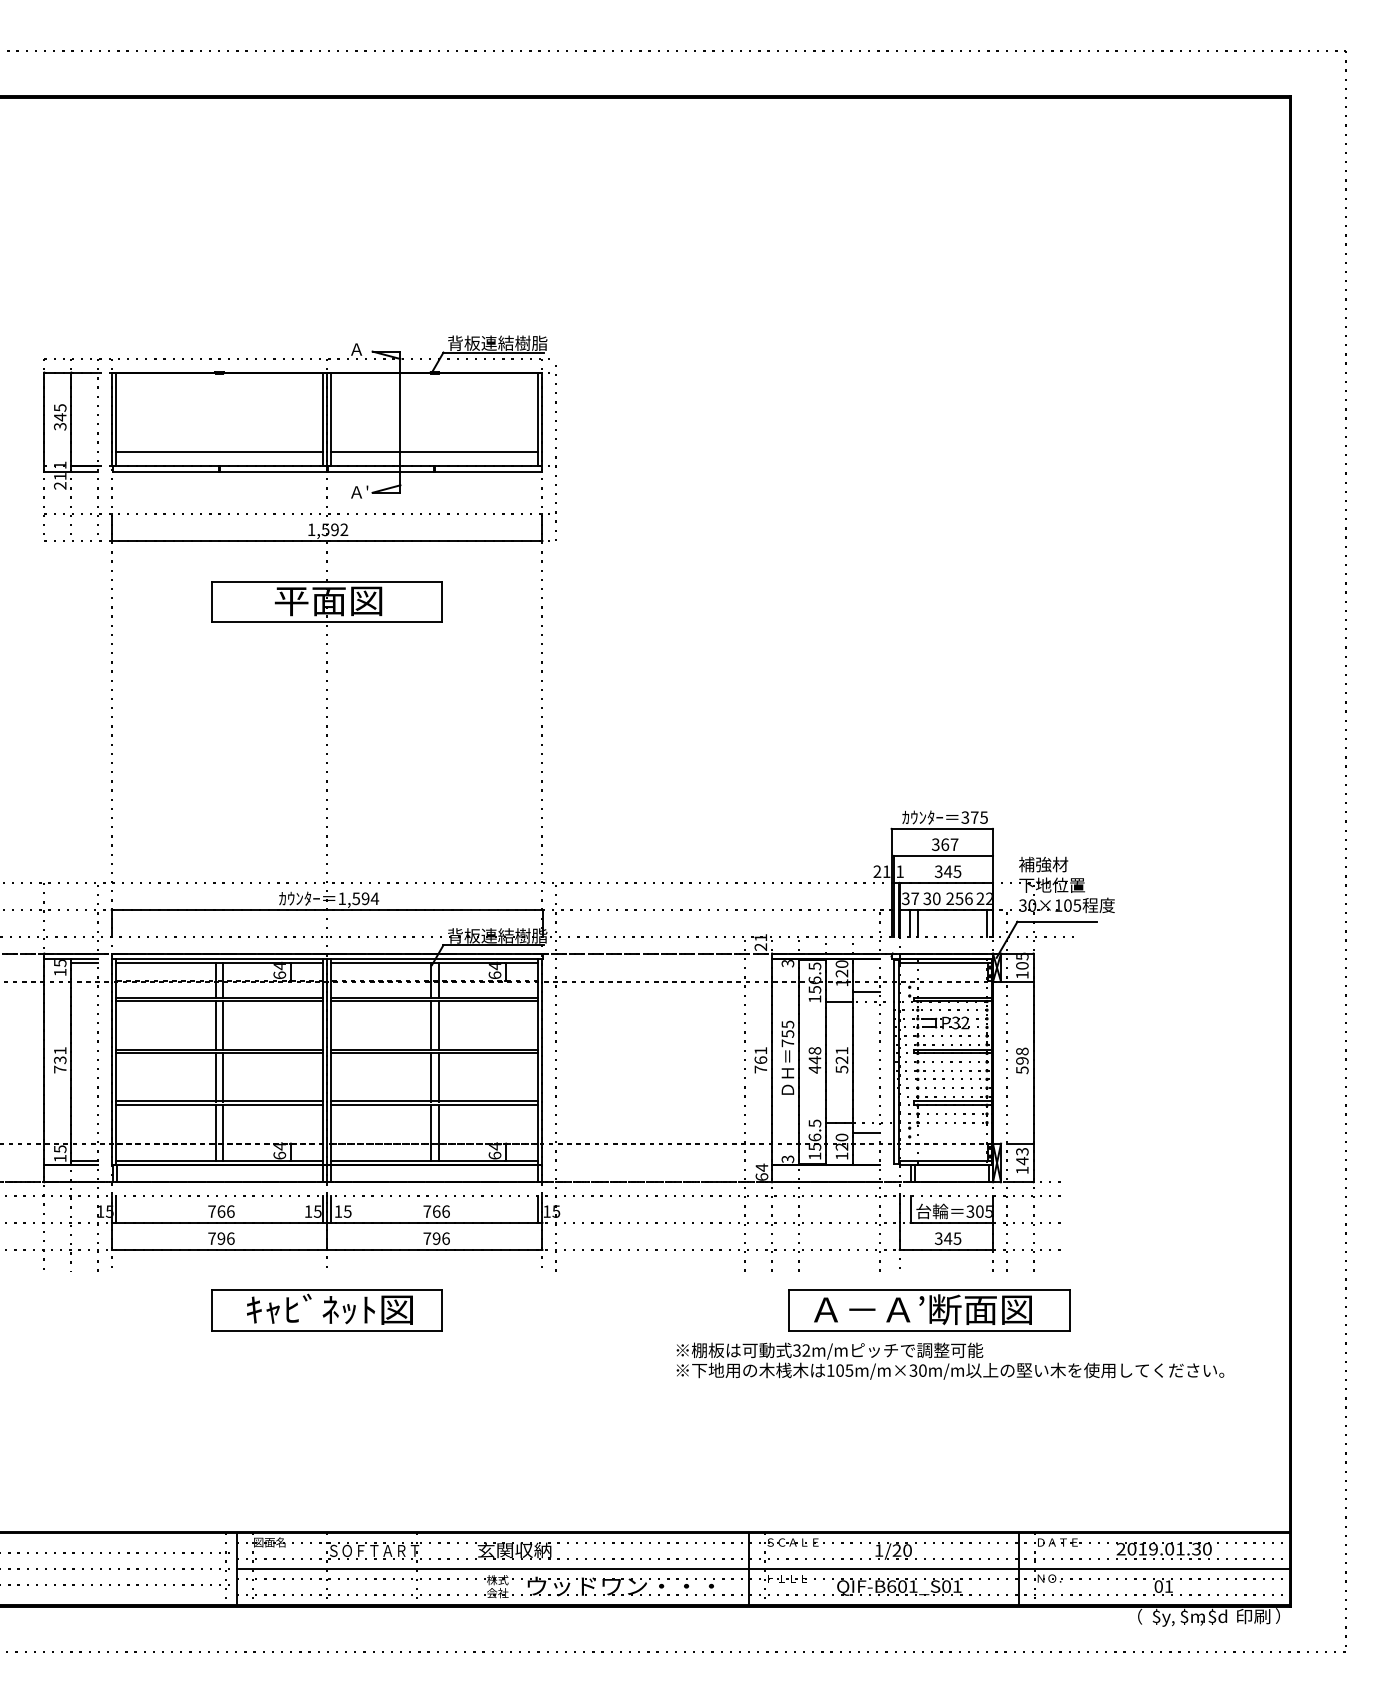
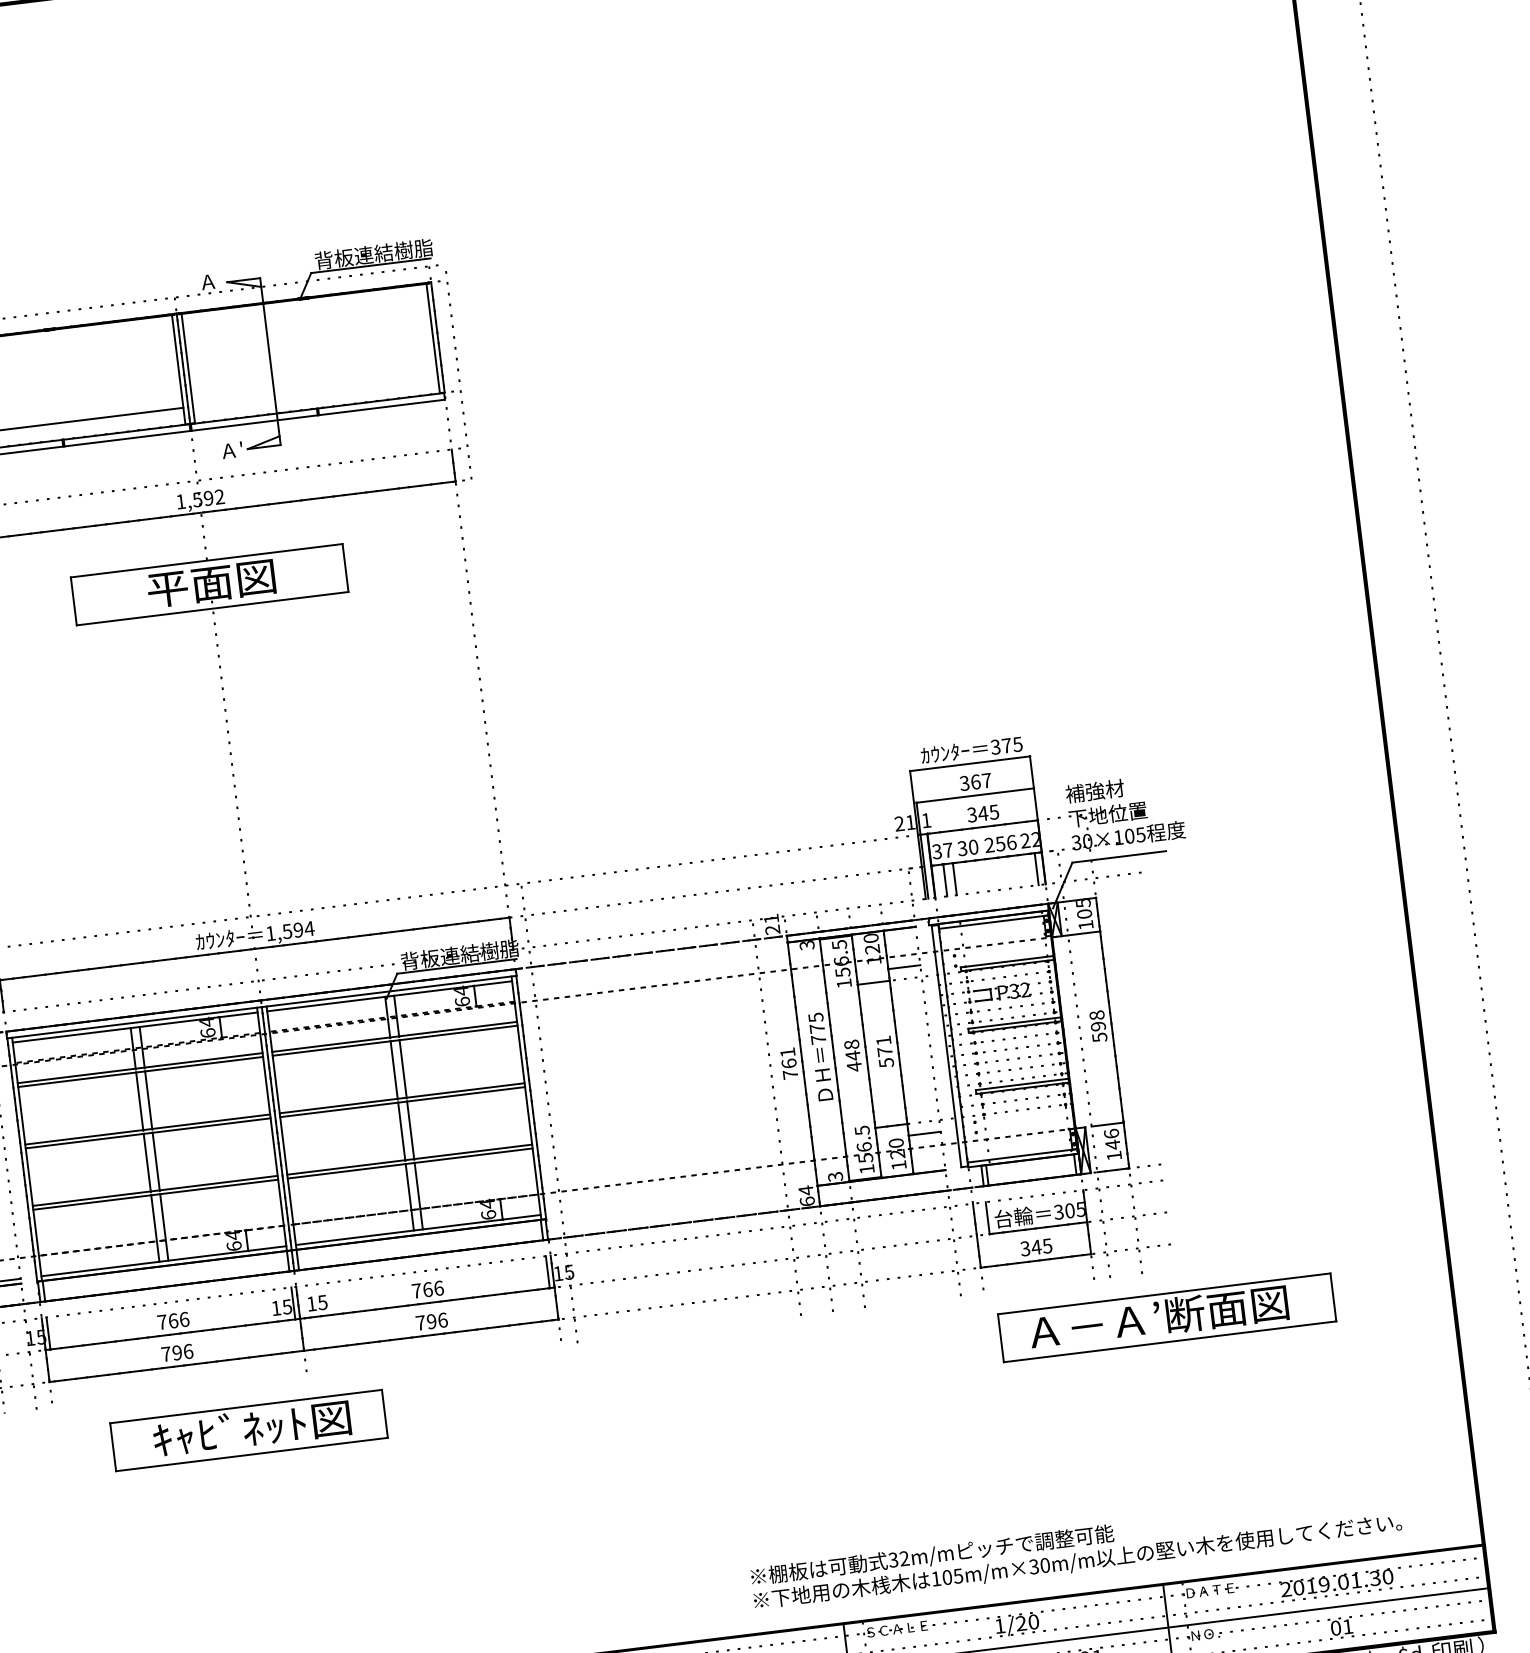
line: (434, 451) -> (314, 391), removed
text: (787, 1033) -> (816, 1028), 755 -> 775
text: (841, 1060) -> (884, 1052), 521 -> 571
text: (1022, 1151) -> (1111, 1133), 143 -> 146
line: (331, 1208) -> (303, 1301), removed
part: (326, 1310) -> (248, 1430), moved
part: (929, 1310) -> (1166, 1317), moved
text: (950, 1360) -> (1076, 1549), moved

